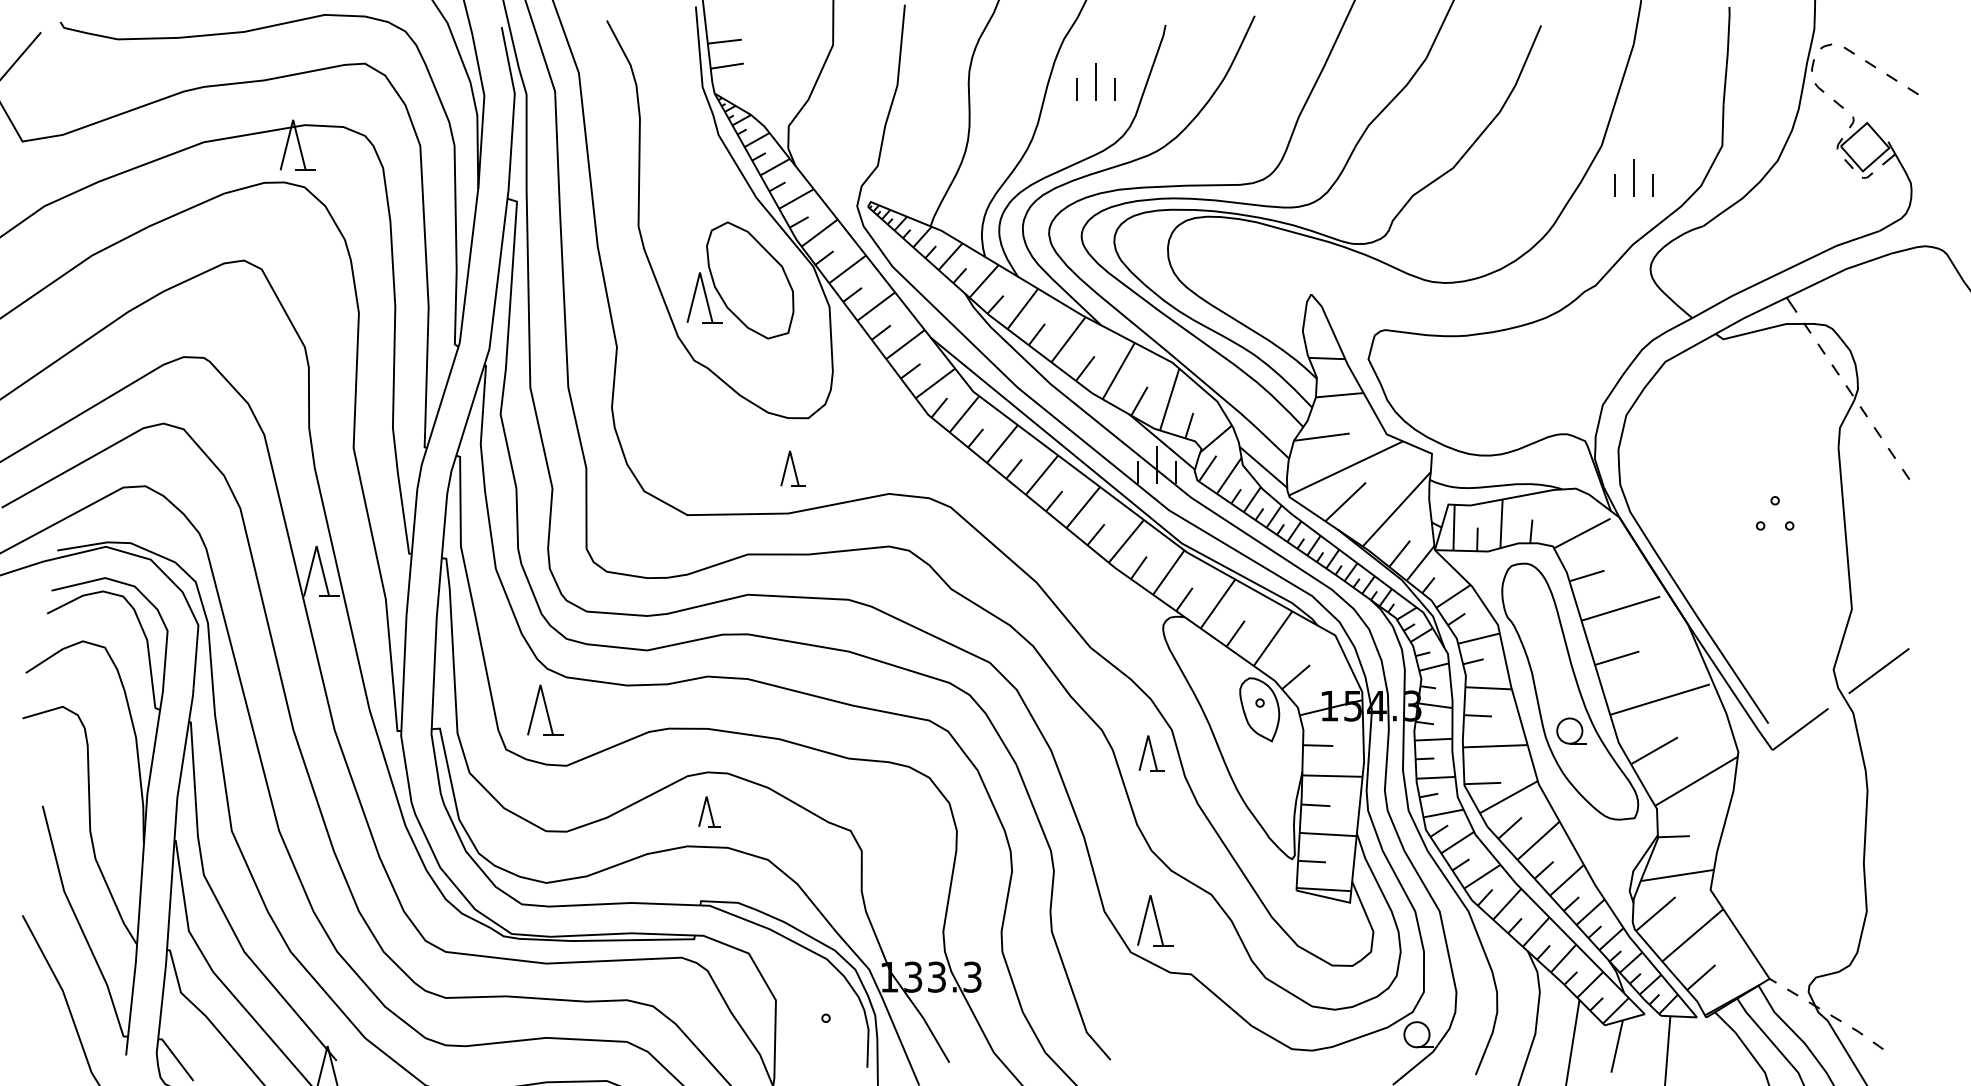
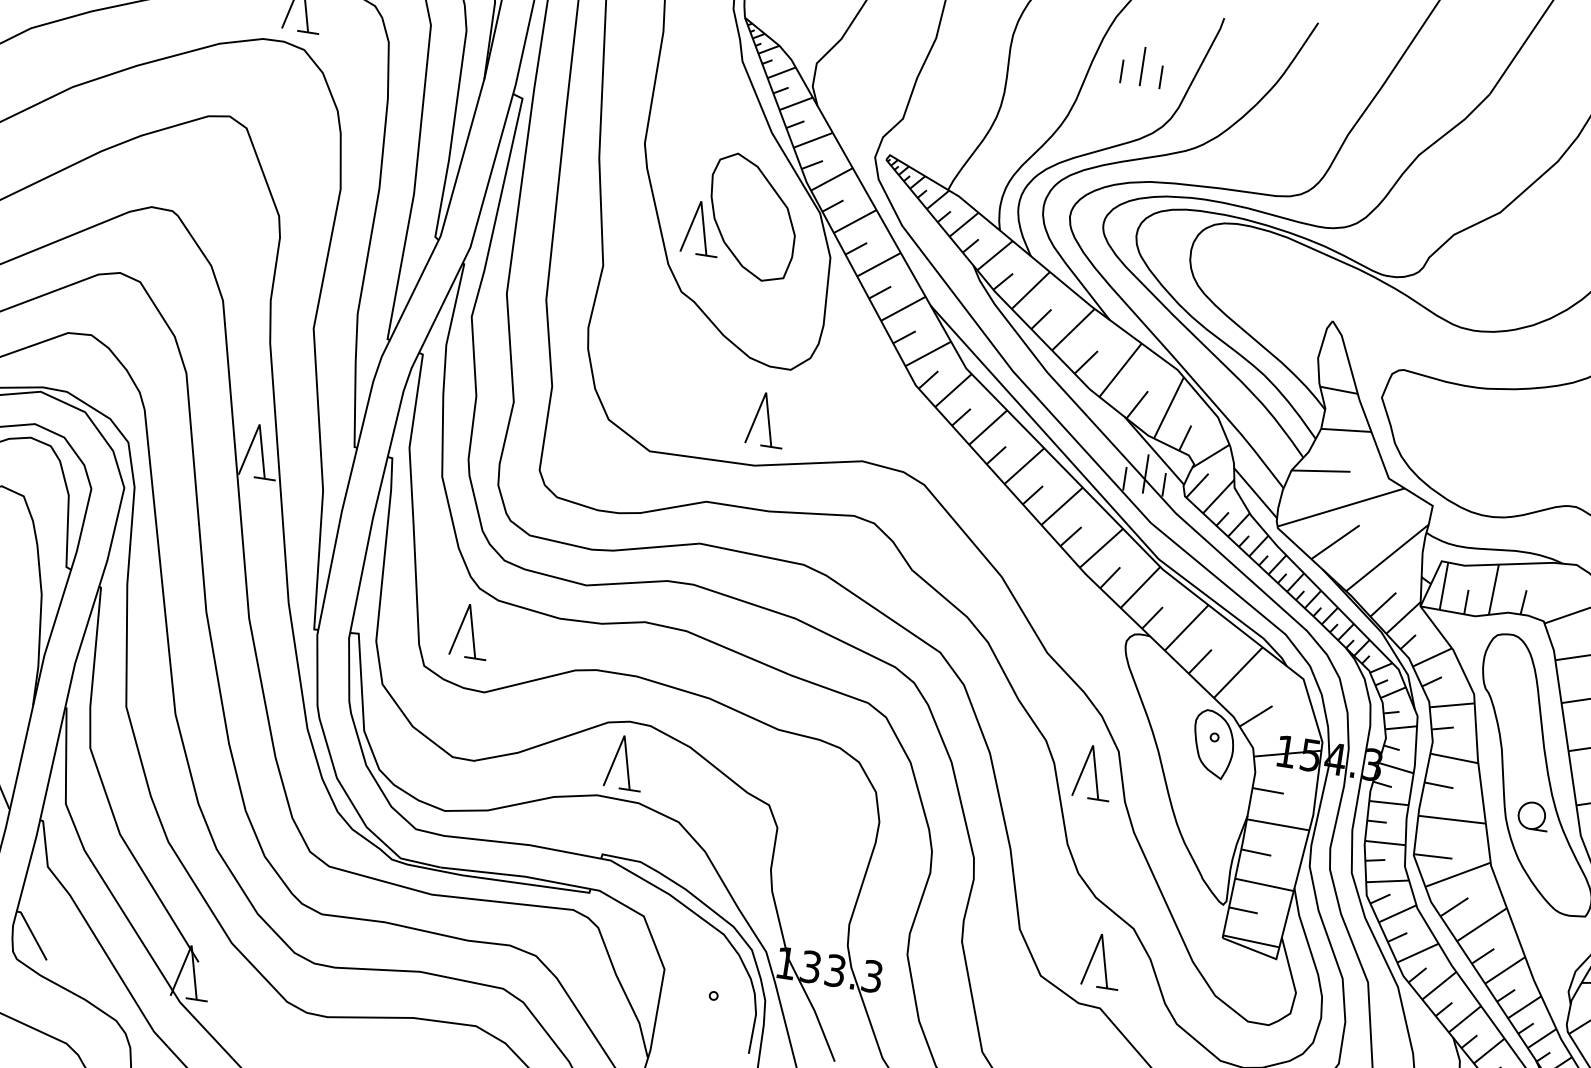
part: (793, 468) -> (767, 419), size x1.43
part: (1151, 752) -> (1093, 771), size x1.43
part: (709, 811) -> (625, 762), size x1.67
part: (1155, 920) -> (1103, 961), moved

